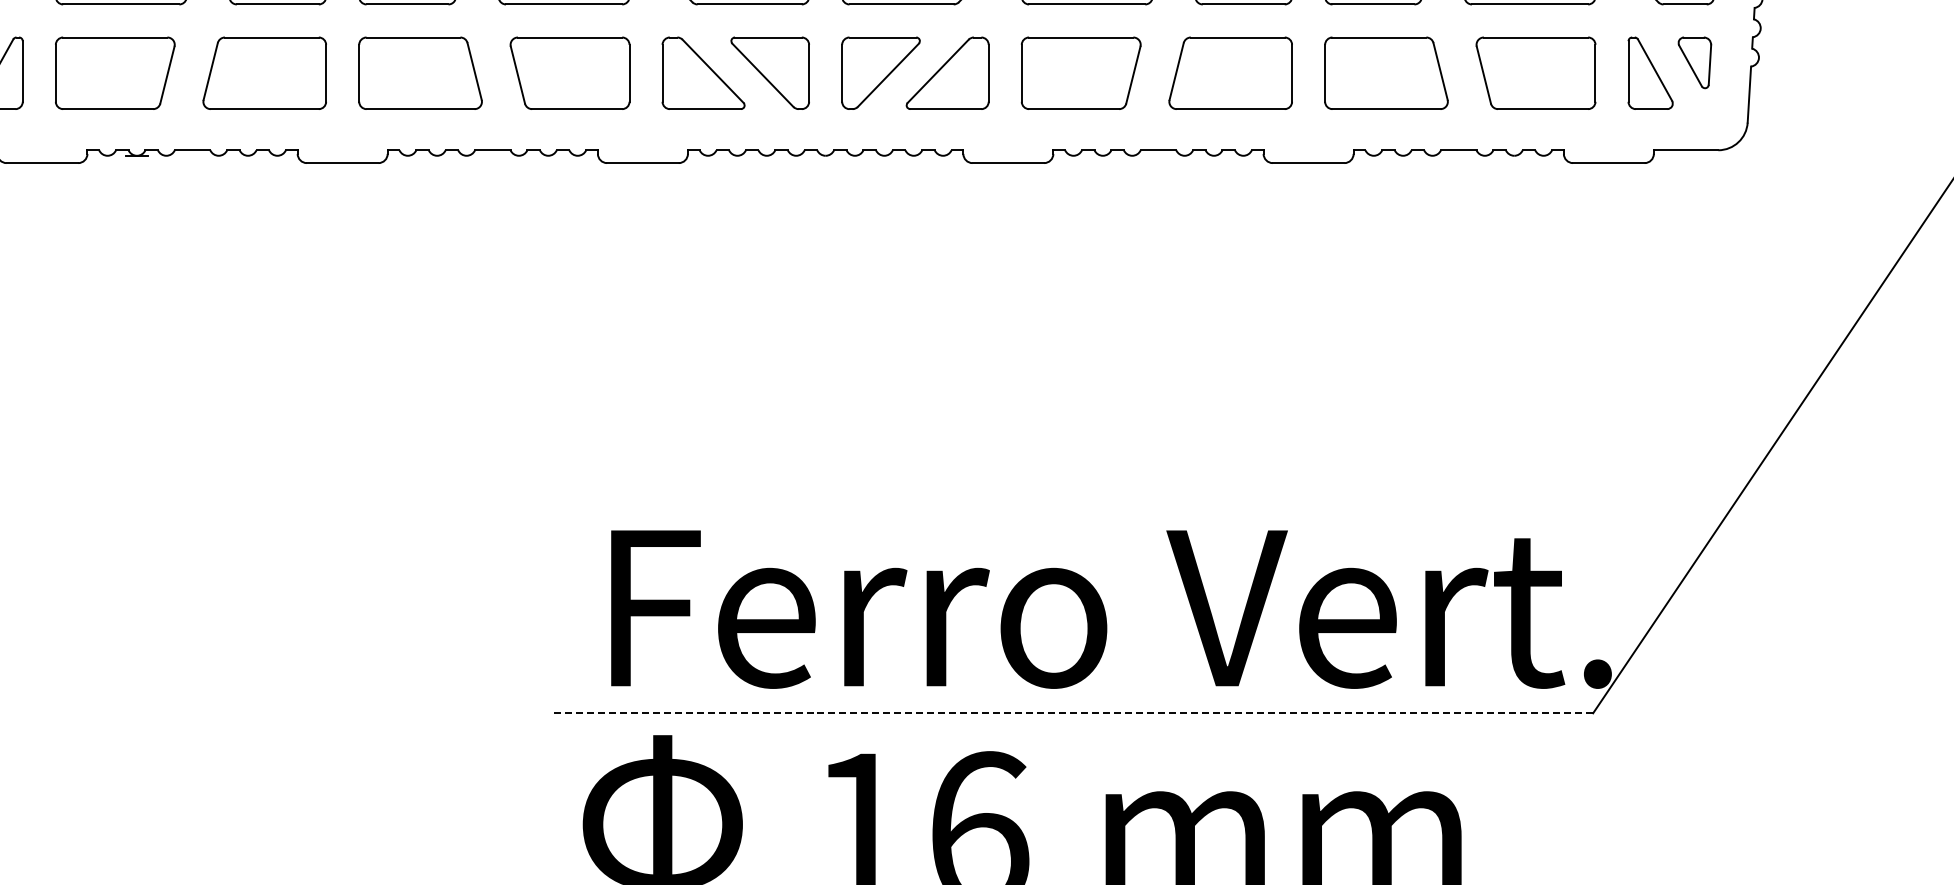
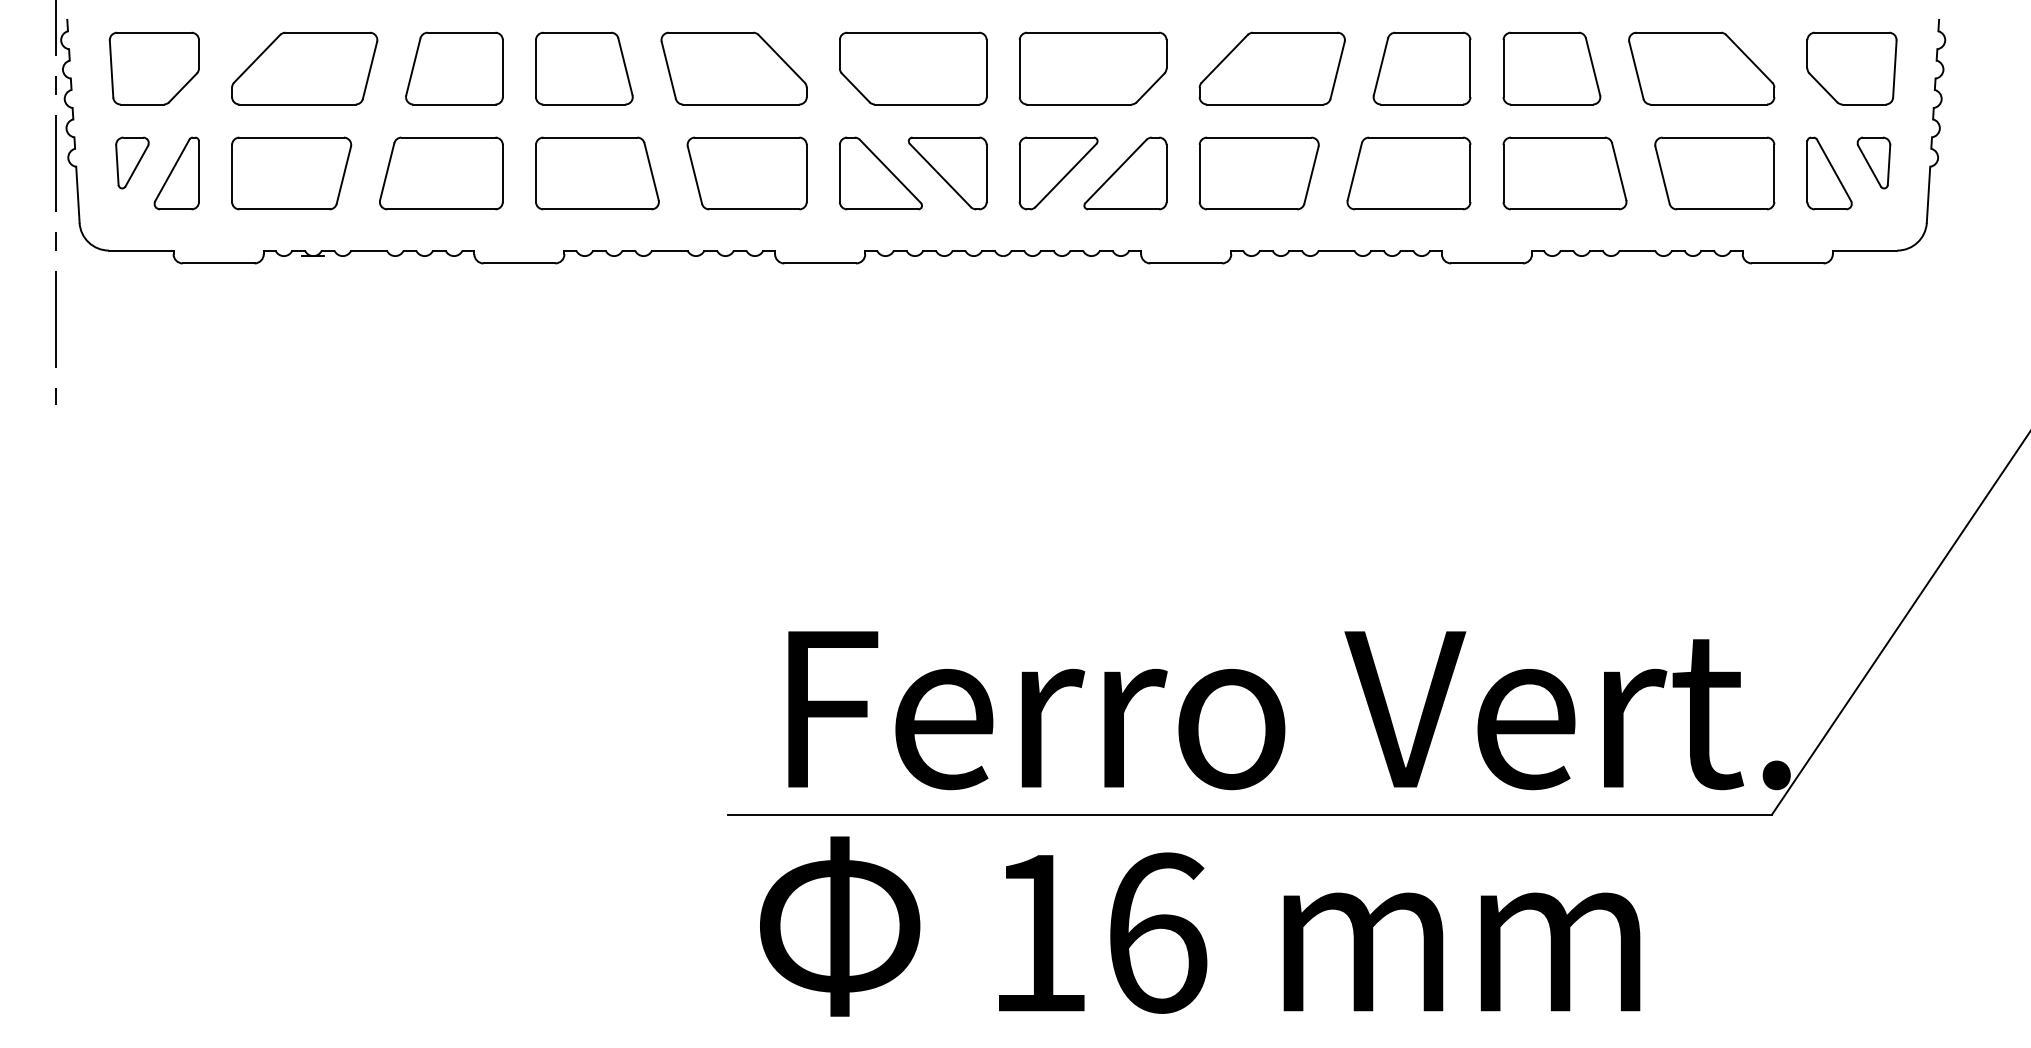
line: (1071, 713) -> (1249, 814), dashed -> solid

